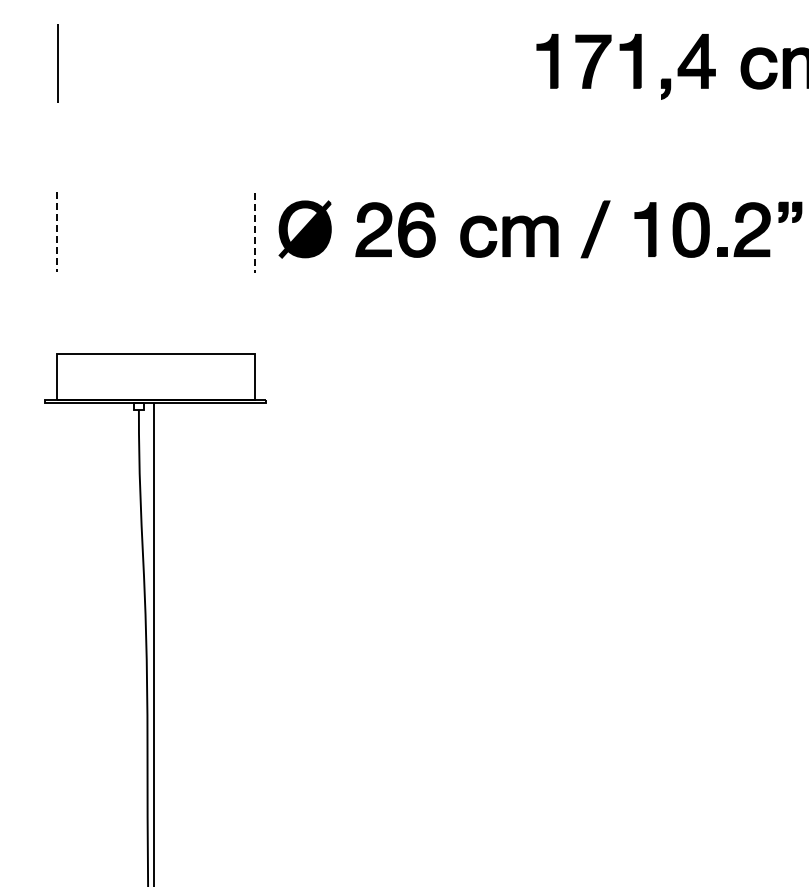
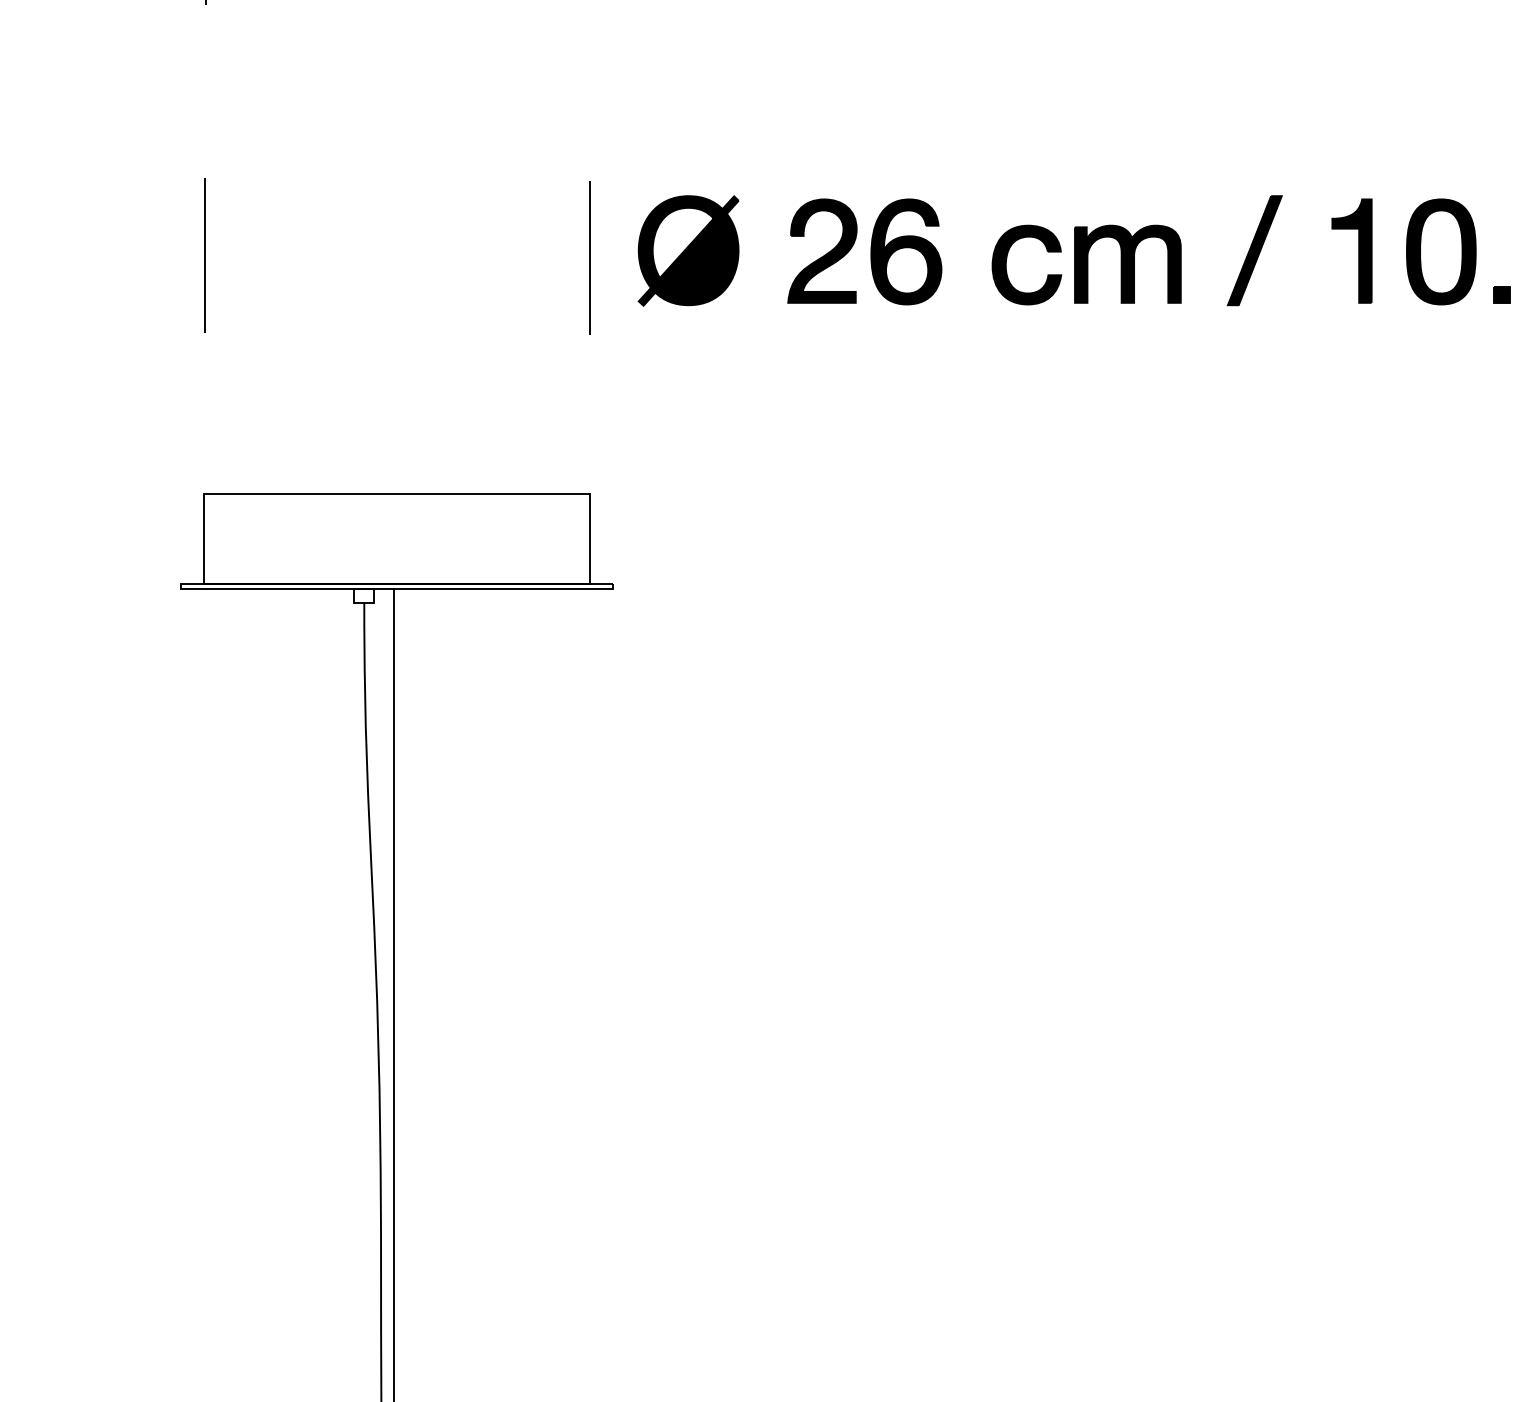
line: (57, 231) -> (205, 254), dashed -> solid
line: (254, 233) -> (589, 258), dashed -> solid

